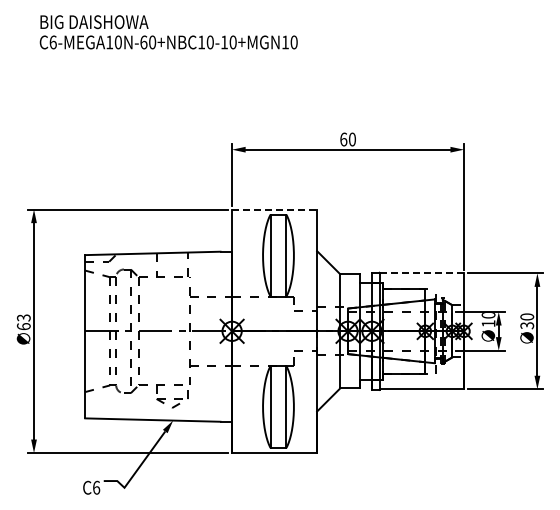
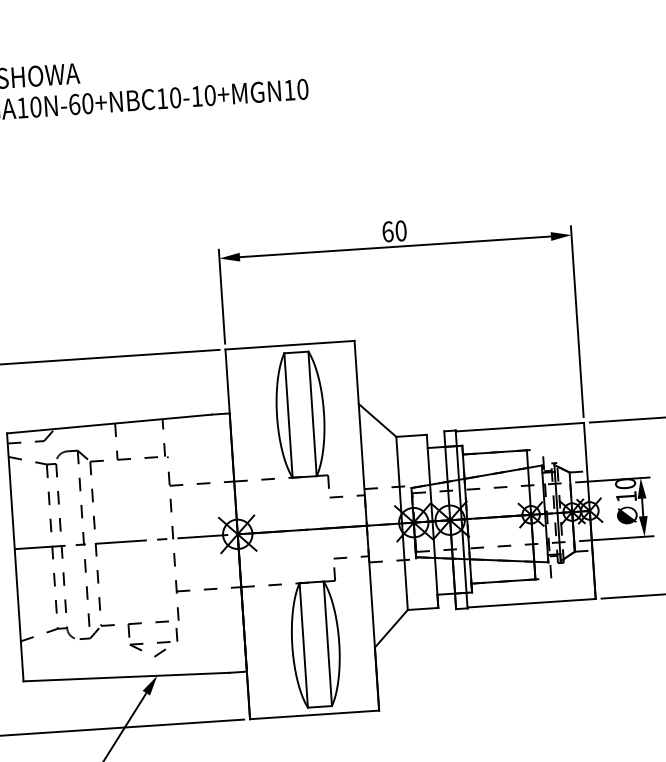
line: (274, 209) -> (289, 345), dashed -> solid
line: (422, 273) -> (521, 427), dashed -> solid

